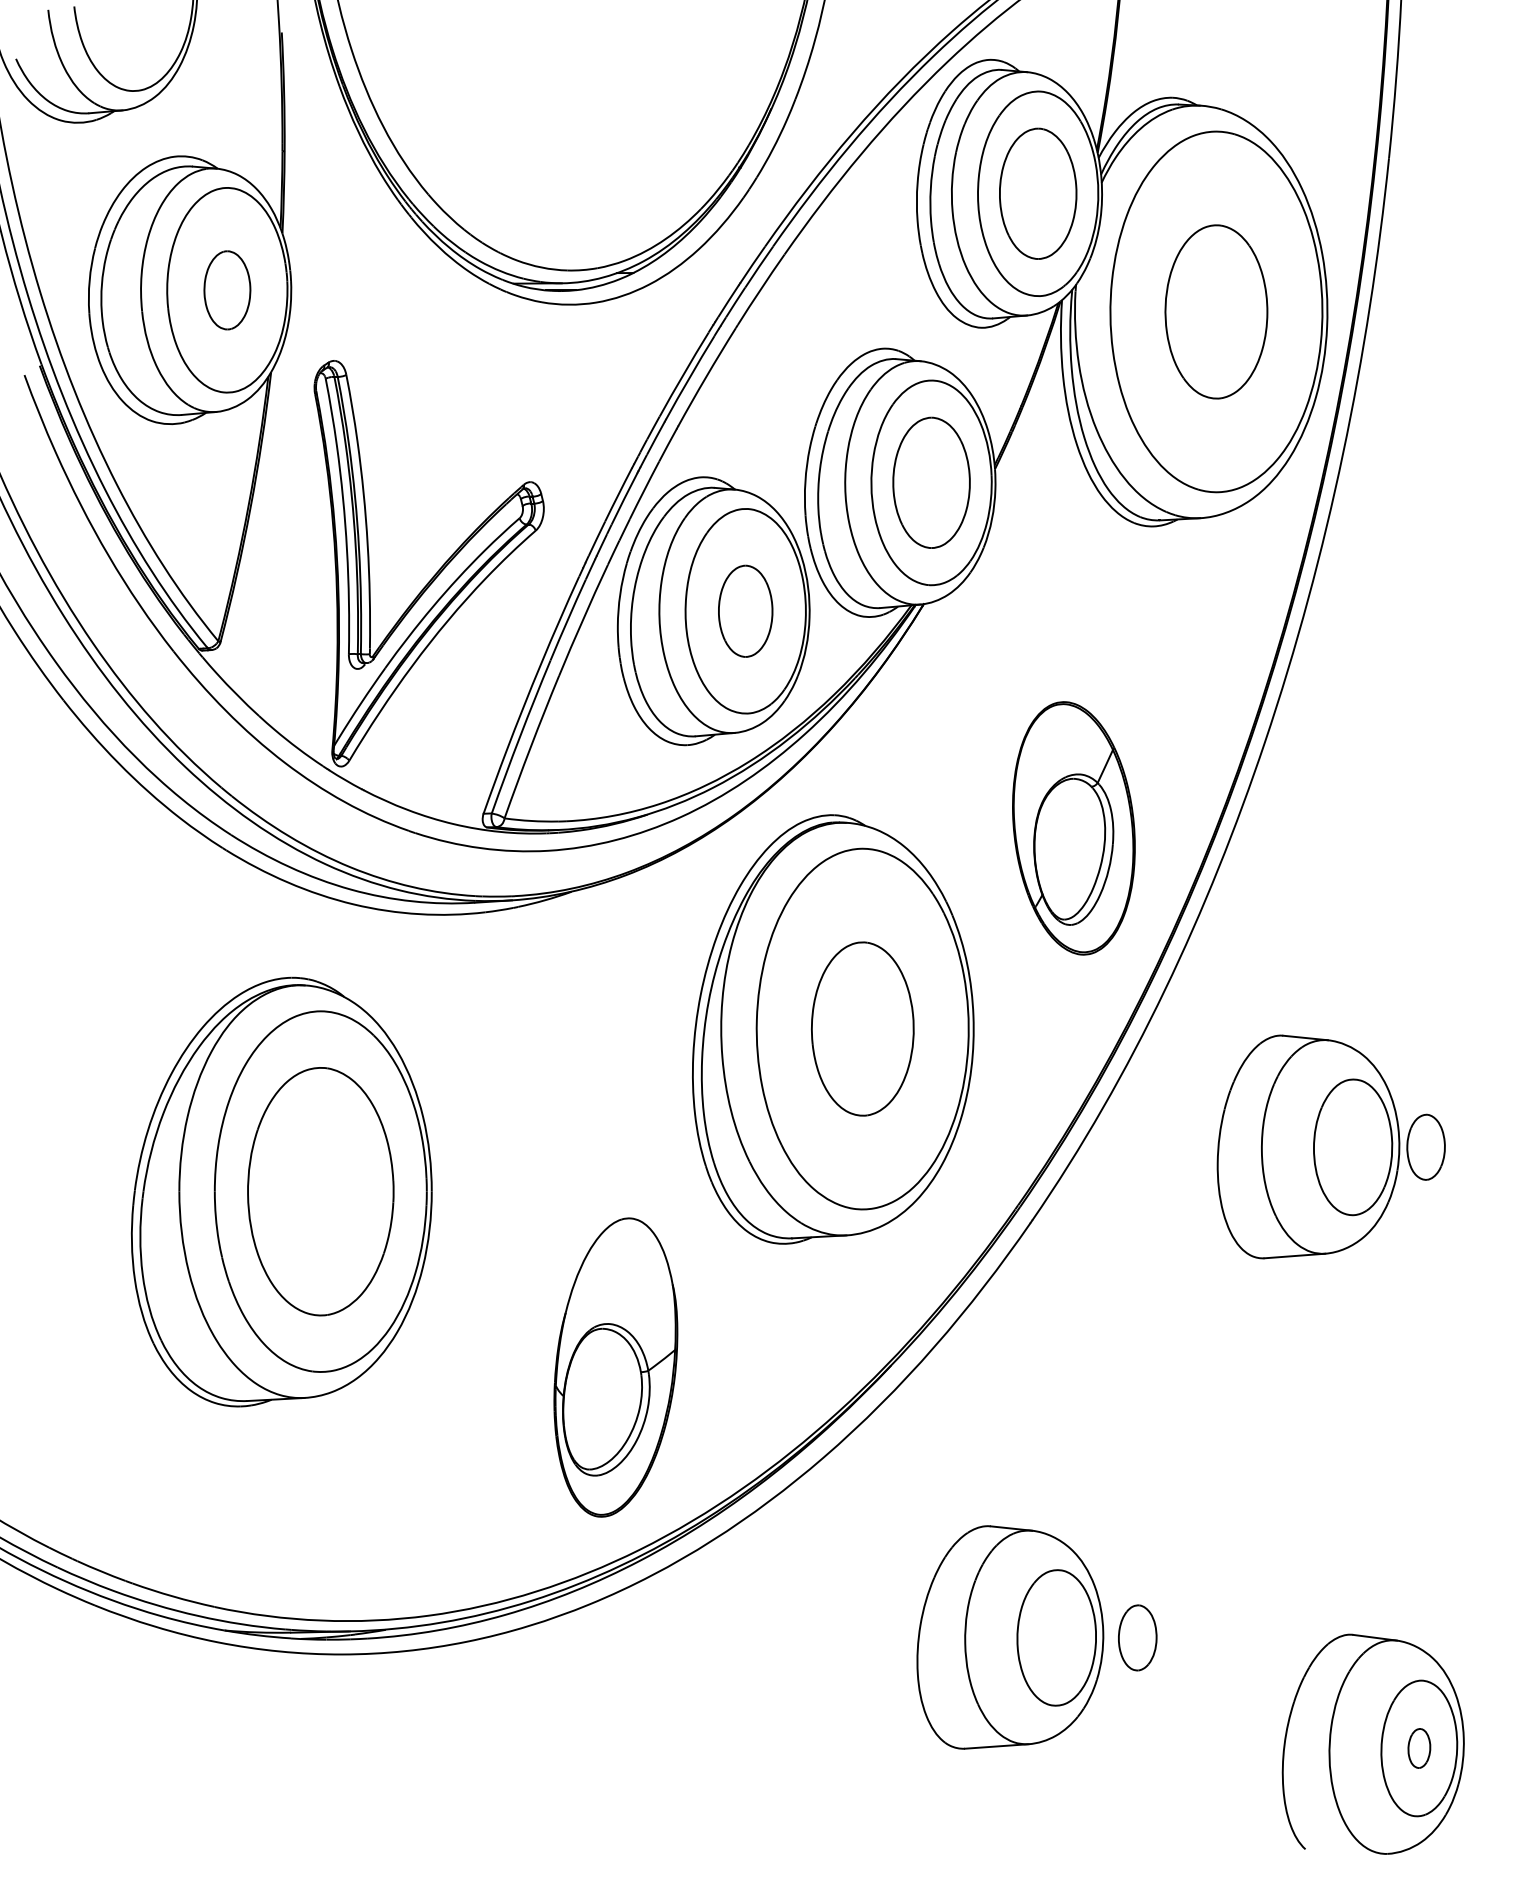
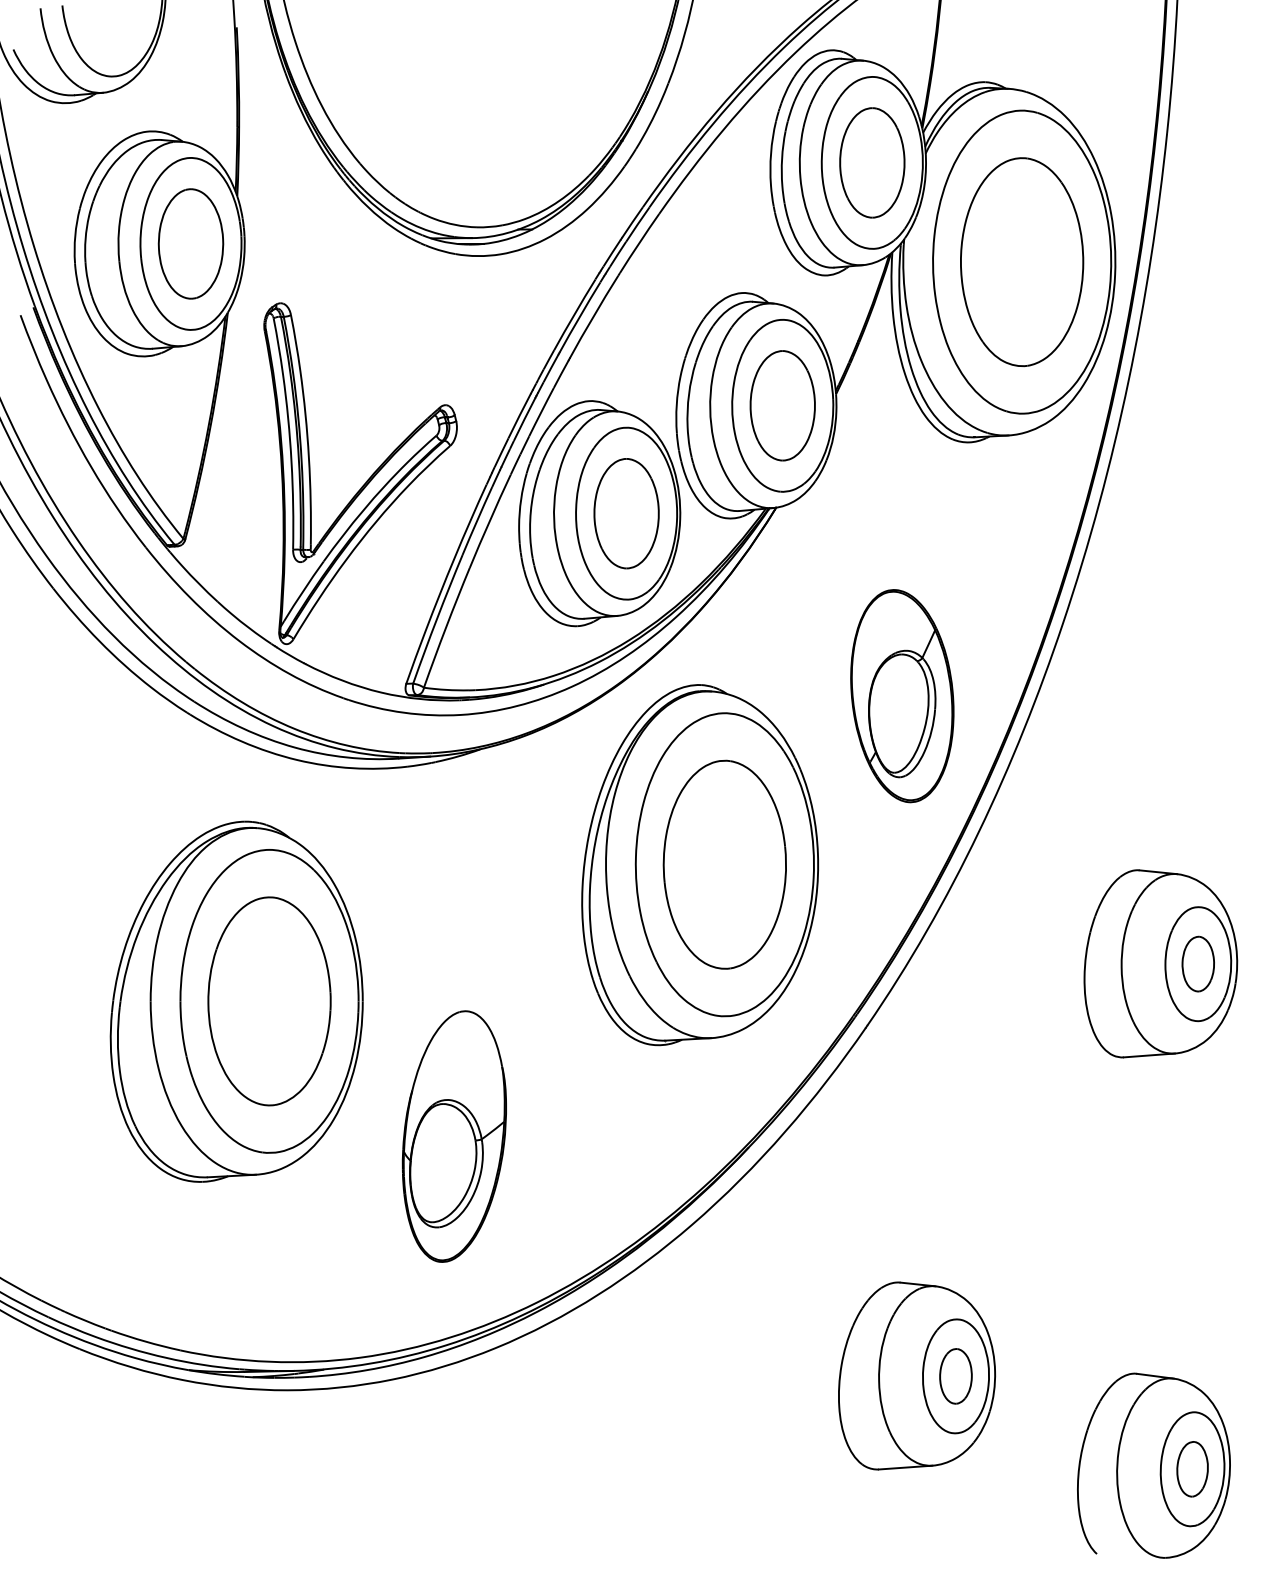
part: (227, 290) -> (191, 244), size x1.67
part: (1216, 311) -> (1022, 261), size x1.43
part: (745, 611) -> (626, 513), size x1.43
part: (862, 1028) -> (724, 864), size x1.43
part: (1308, 1146) -> (1160, 963), moved
part: (615, 1367) -> (454, 1136), moved
part: (1010, 1637) -> (917, 1376), moved
part: (1419, 1748) -> (1192, 1469), size x1.67

